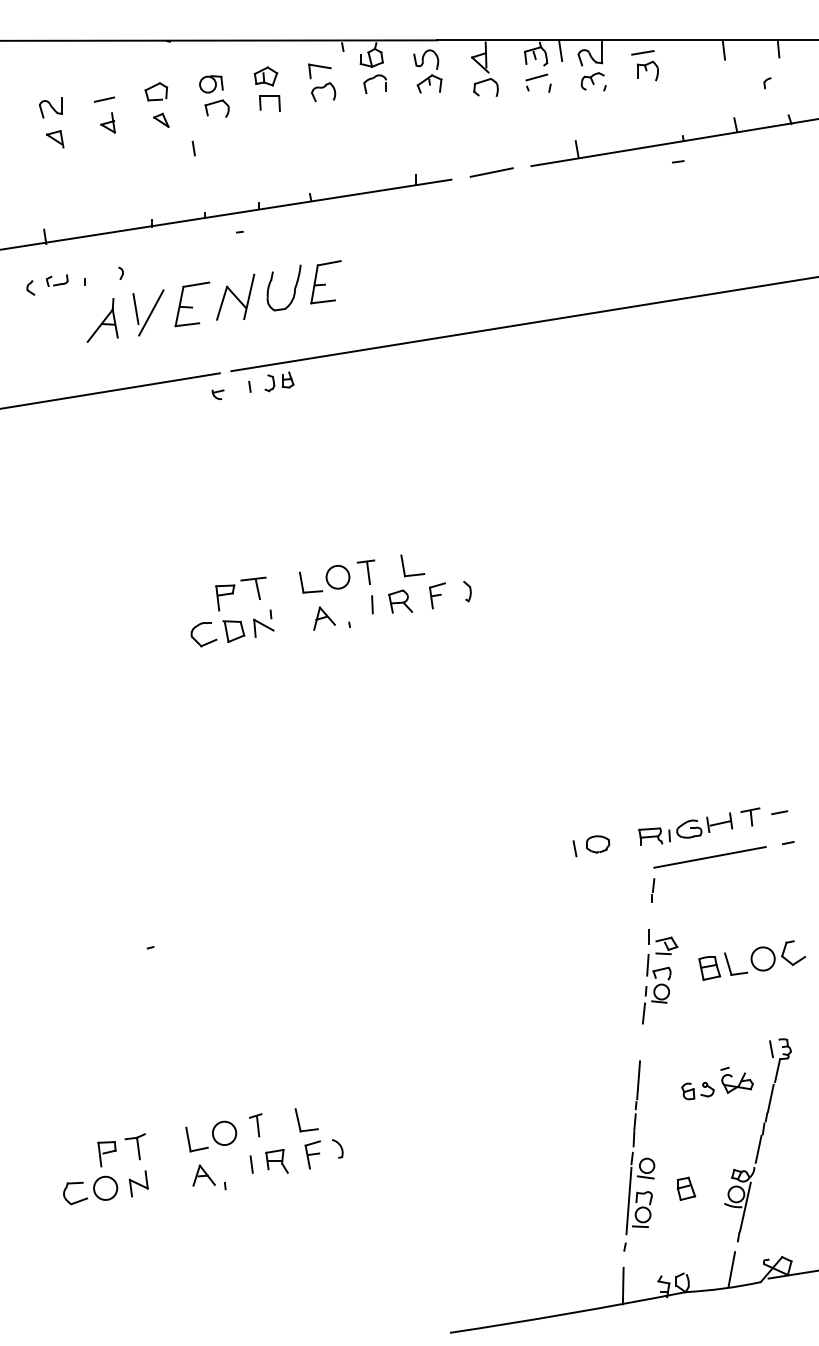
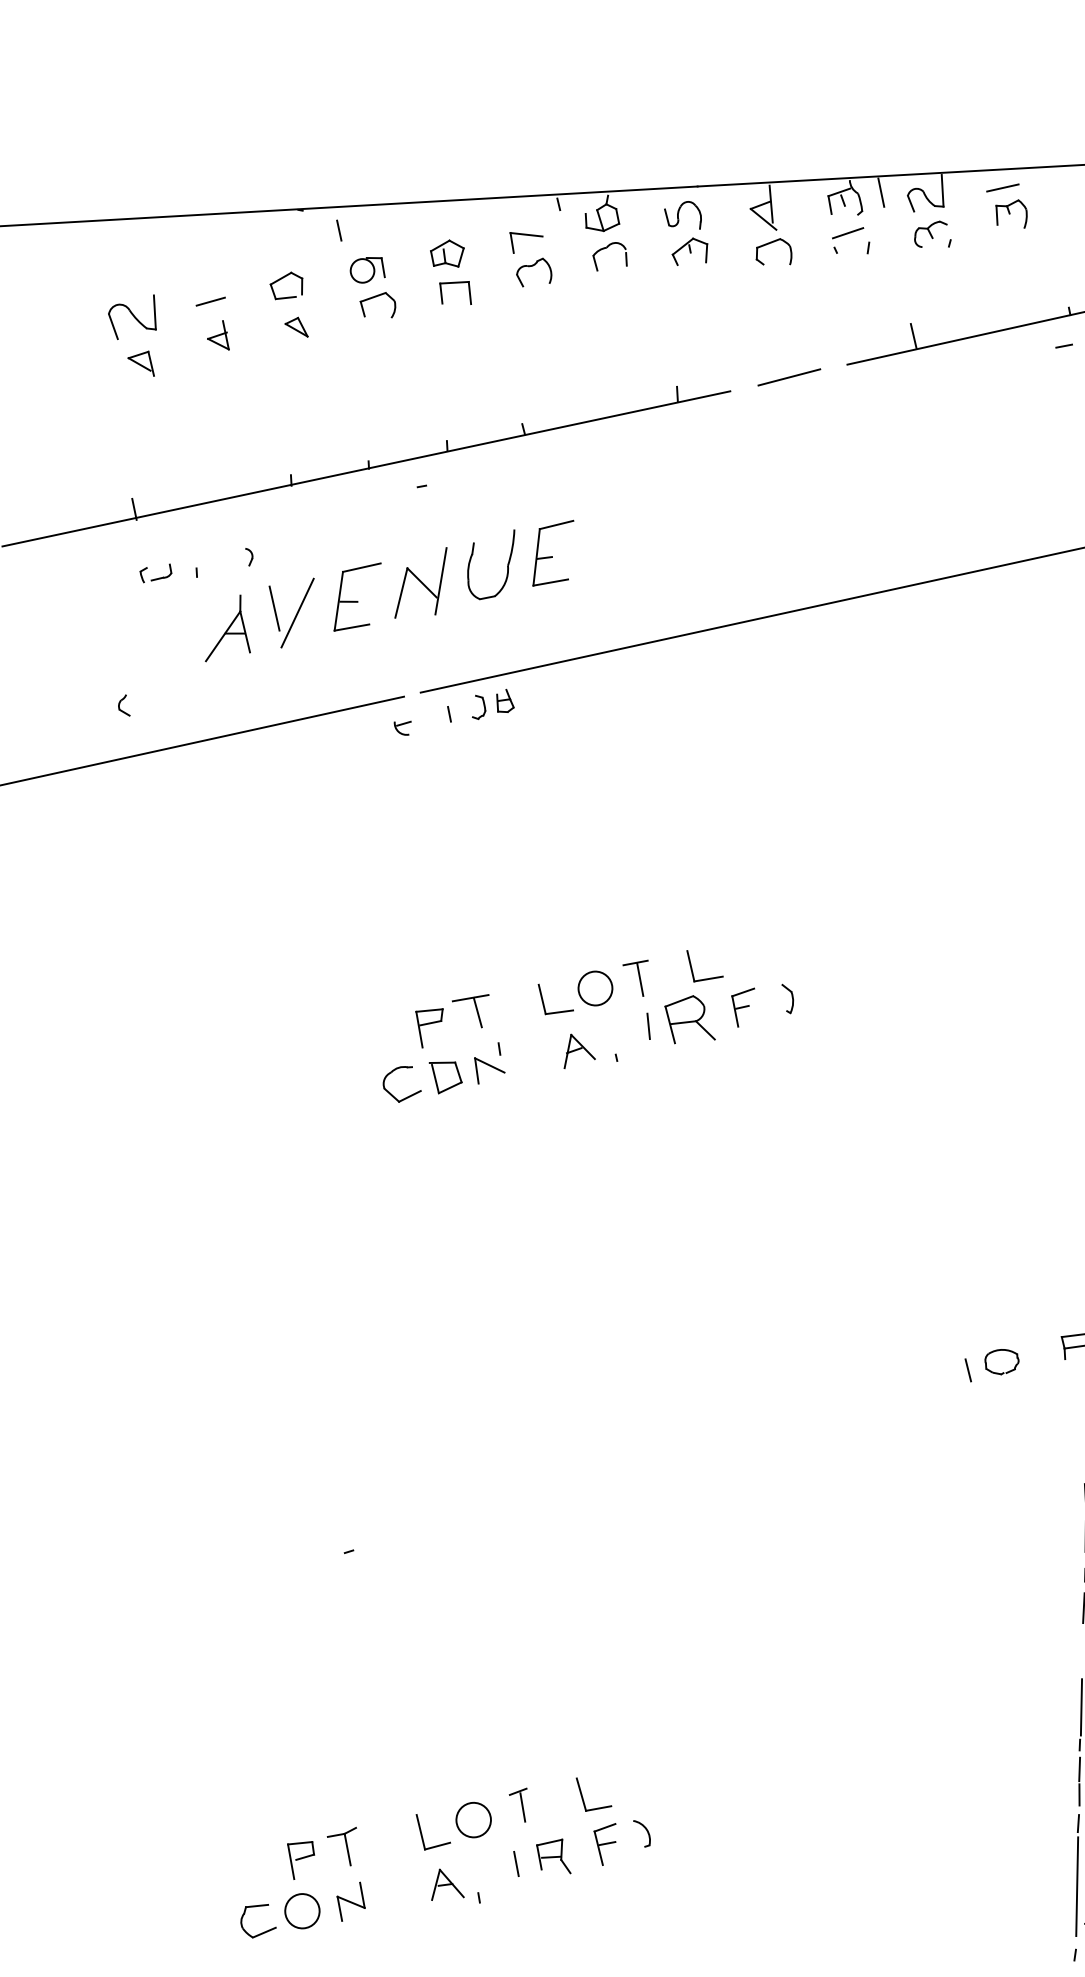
part: (50, 107) -> (131, 317), size x1.4
line: (193, 148) -> (338, 230), moved
part: (30, 287) -> (123, 705), moved
part: (400, 601) -> (689, 1019), size x1.4

